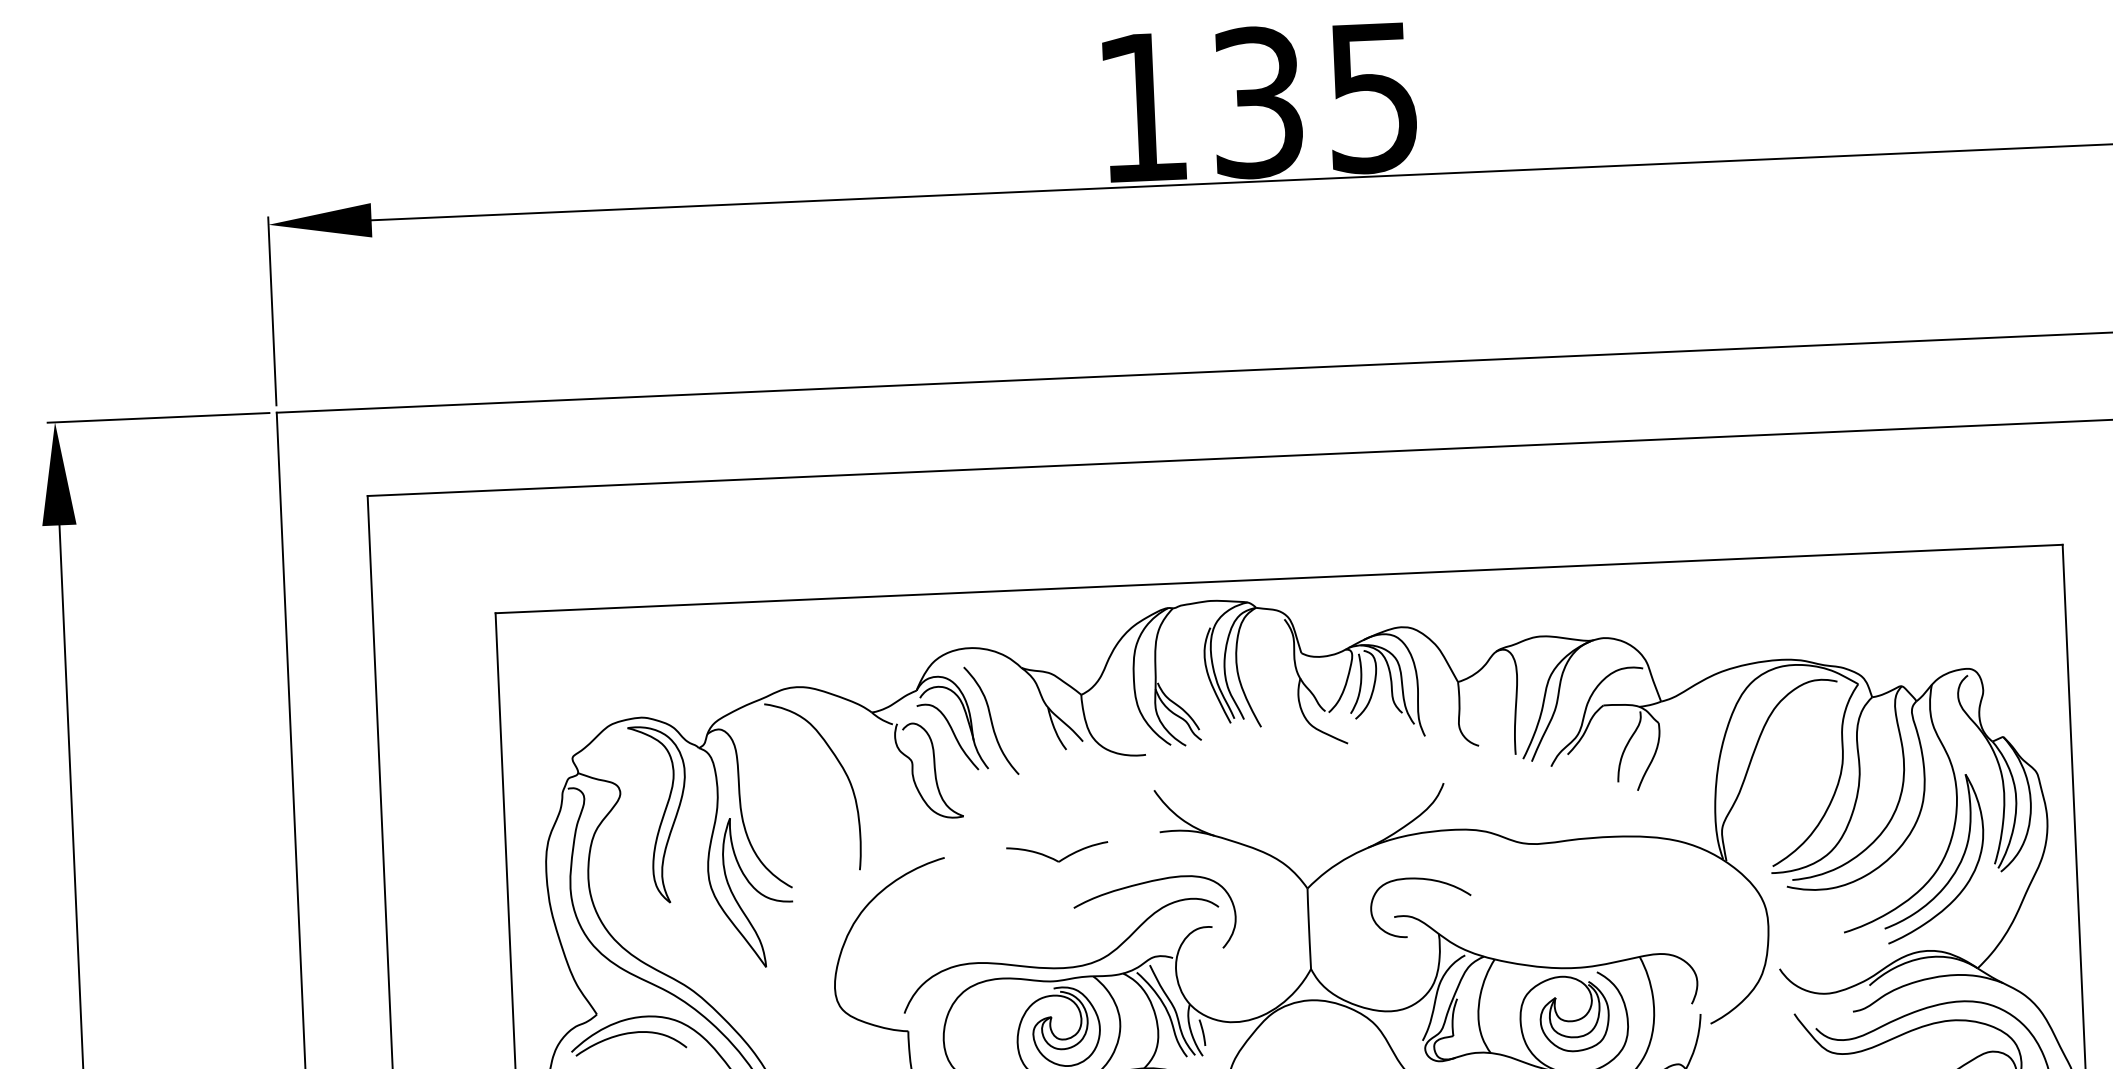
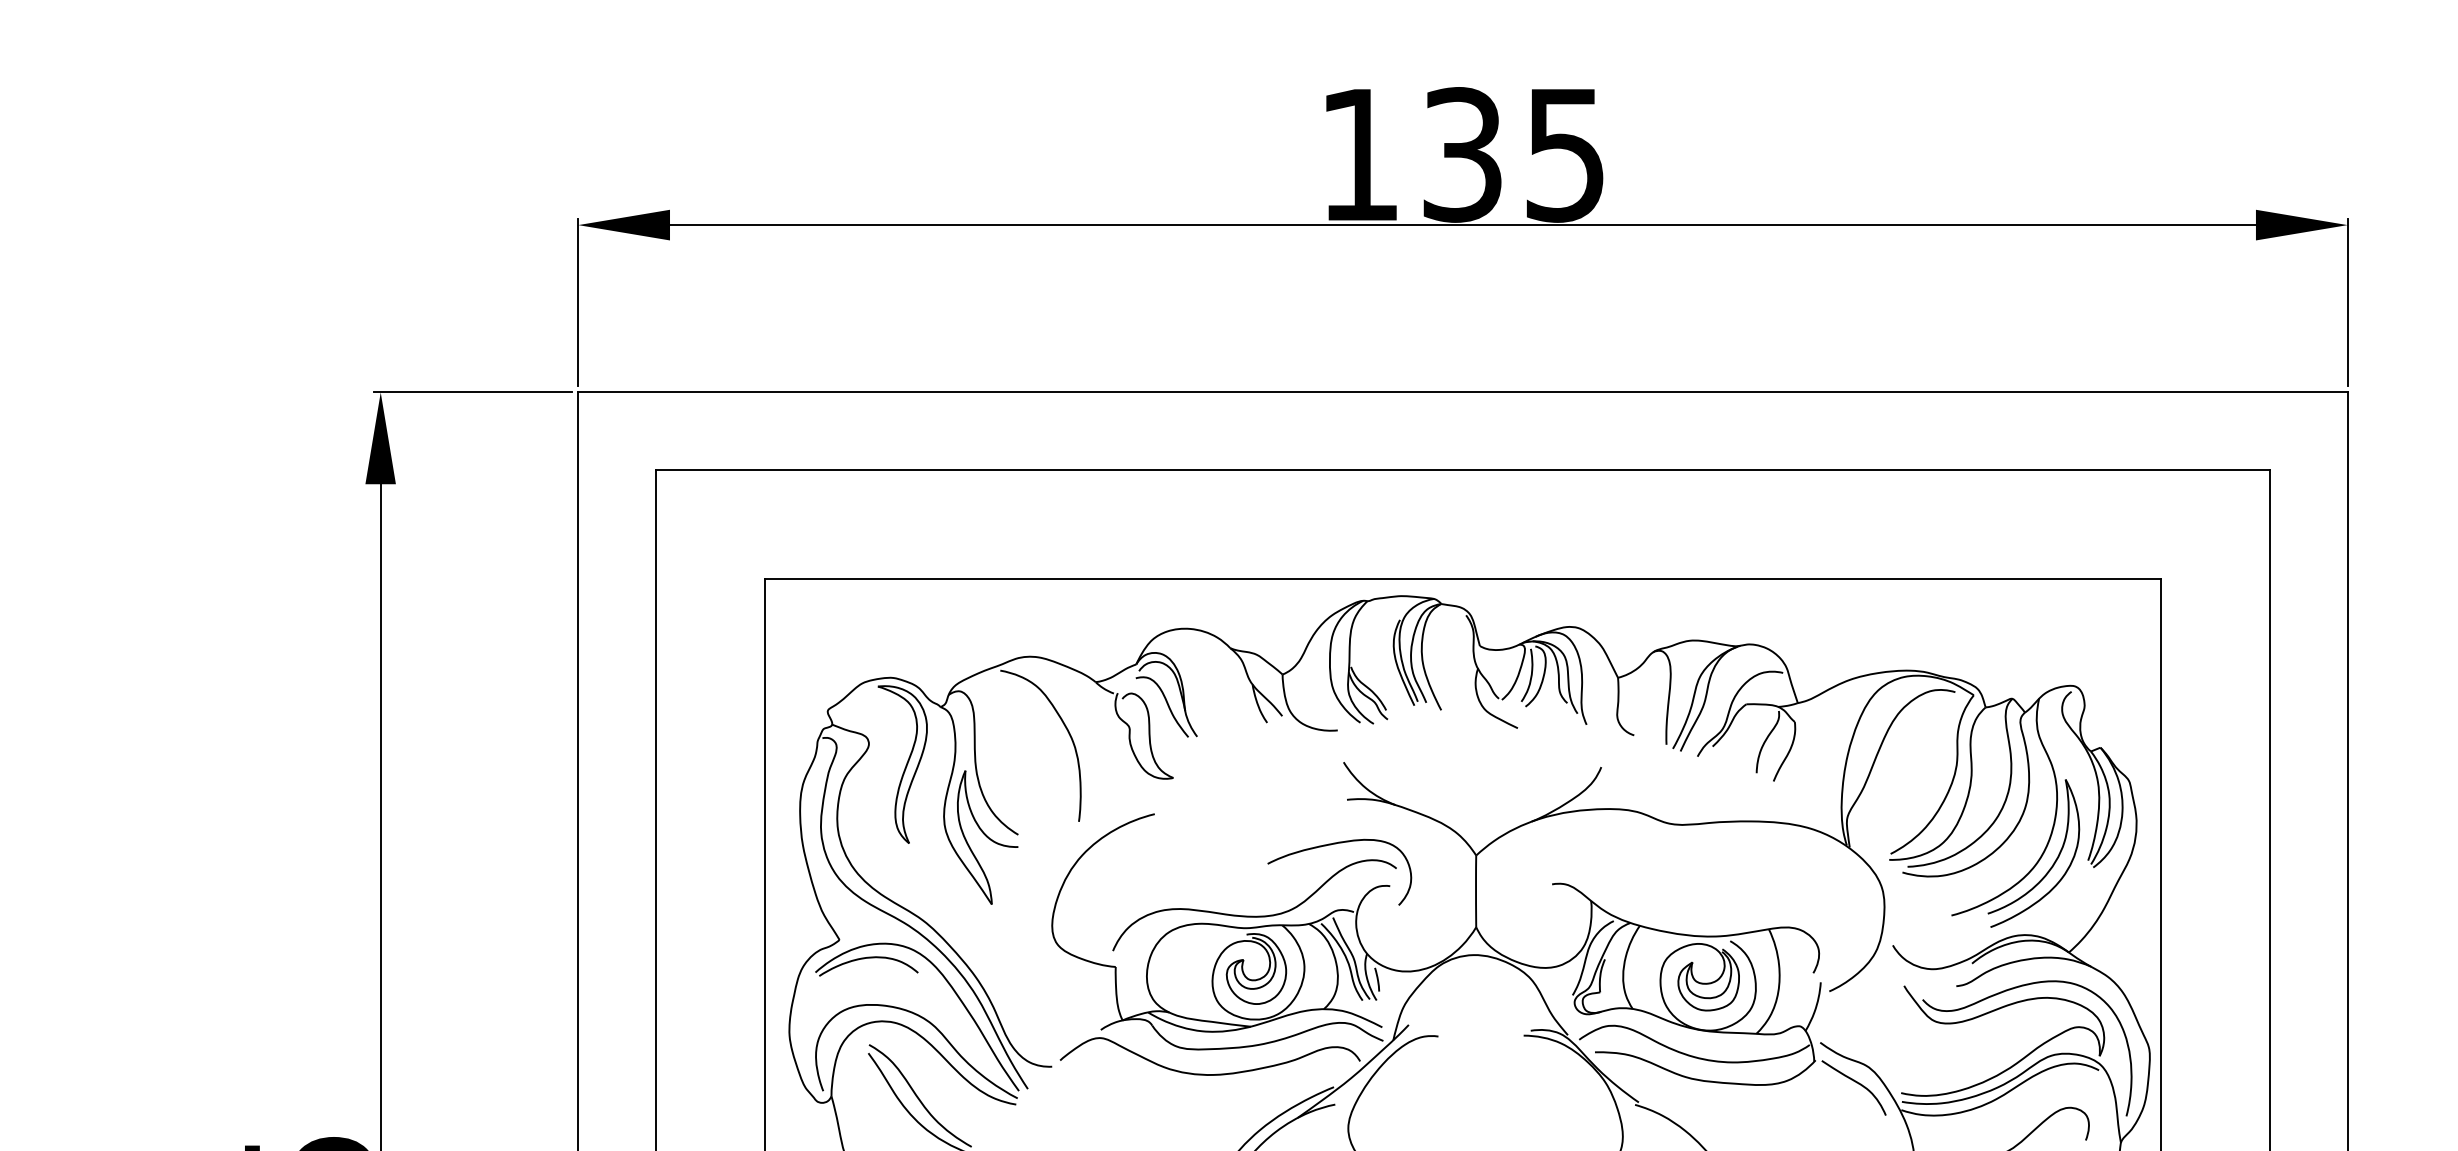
curve: (991, 721) -> (1201, 694), removed
part: (1056, 852) -> (1254, 813), removed
curve: (1419, 880) -> (1576, 852), removed

